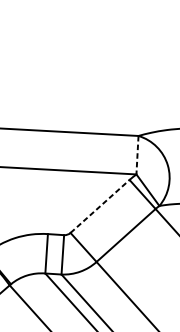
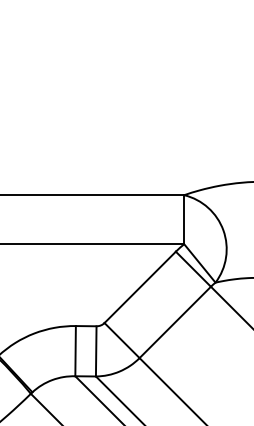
line: (137, 155) -> (184, 220), dashed -> solid
line: (100, 206) -> (140, 287), dashed -> solid

